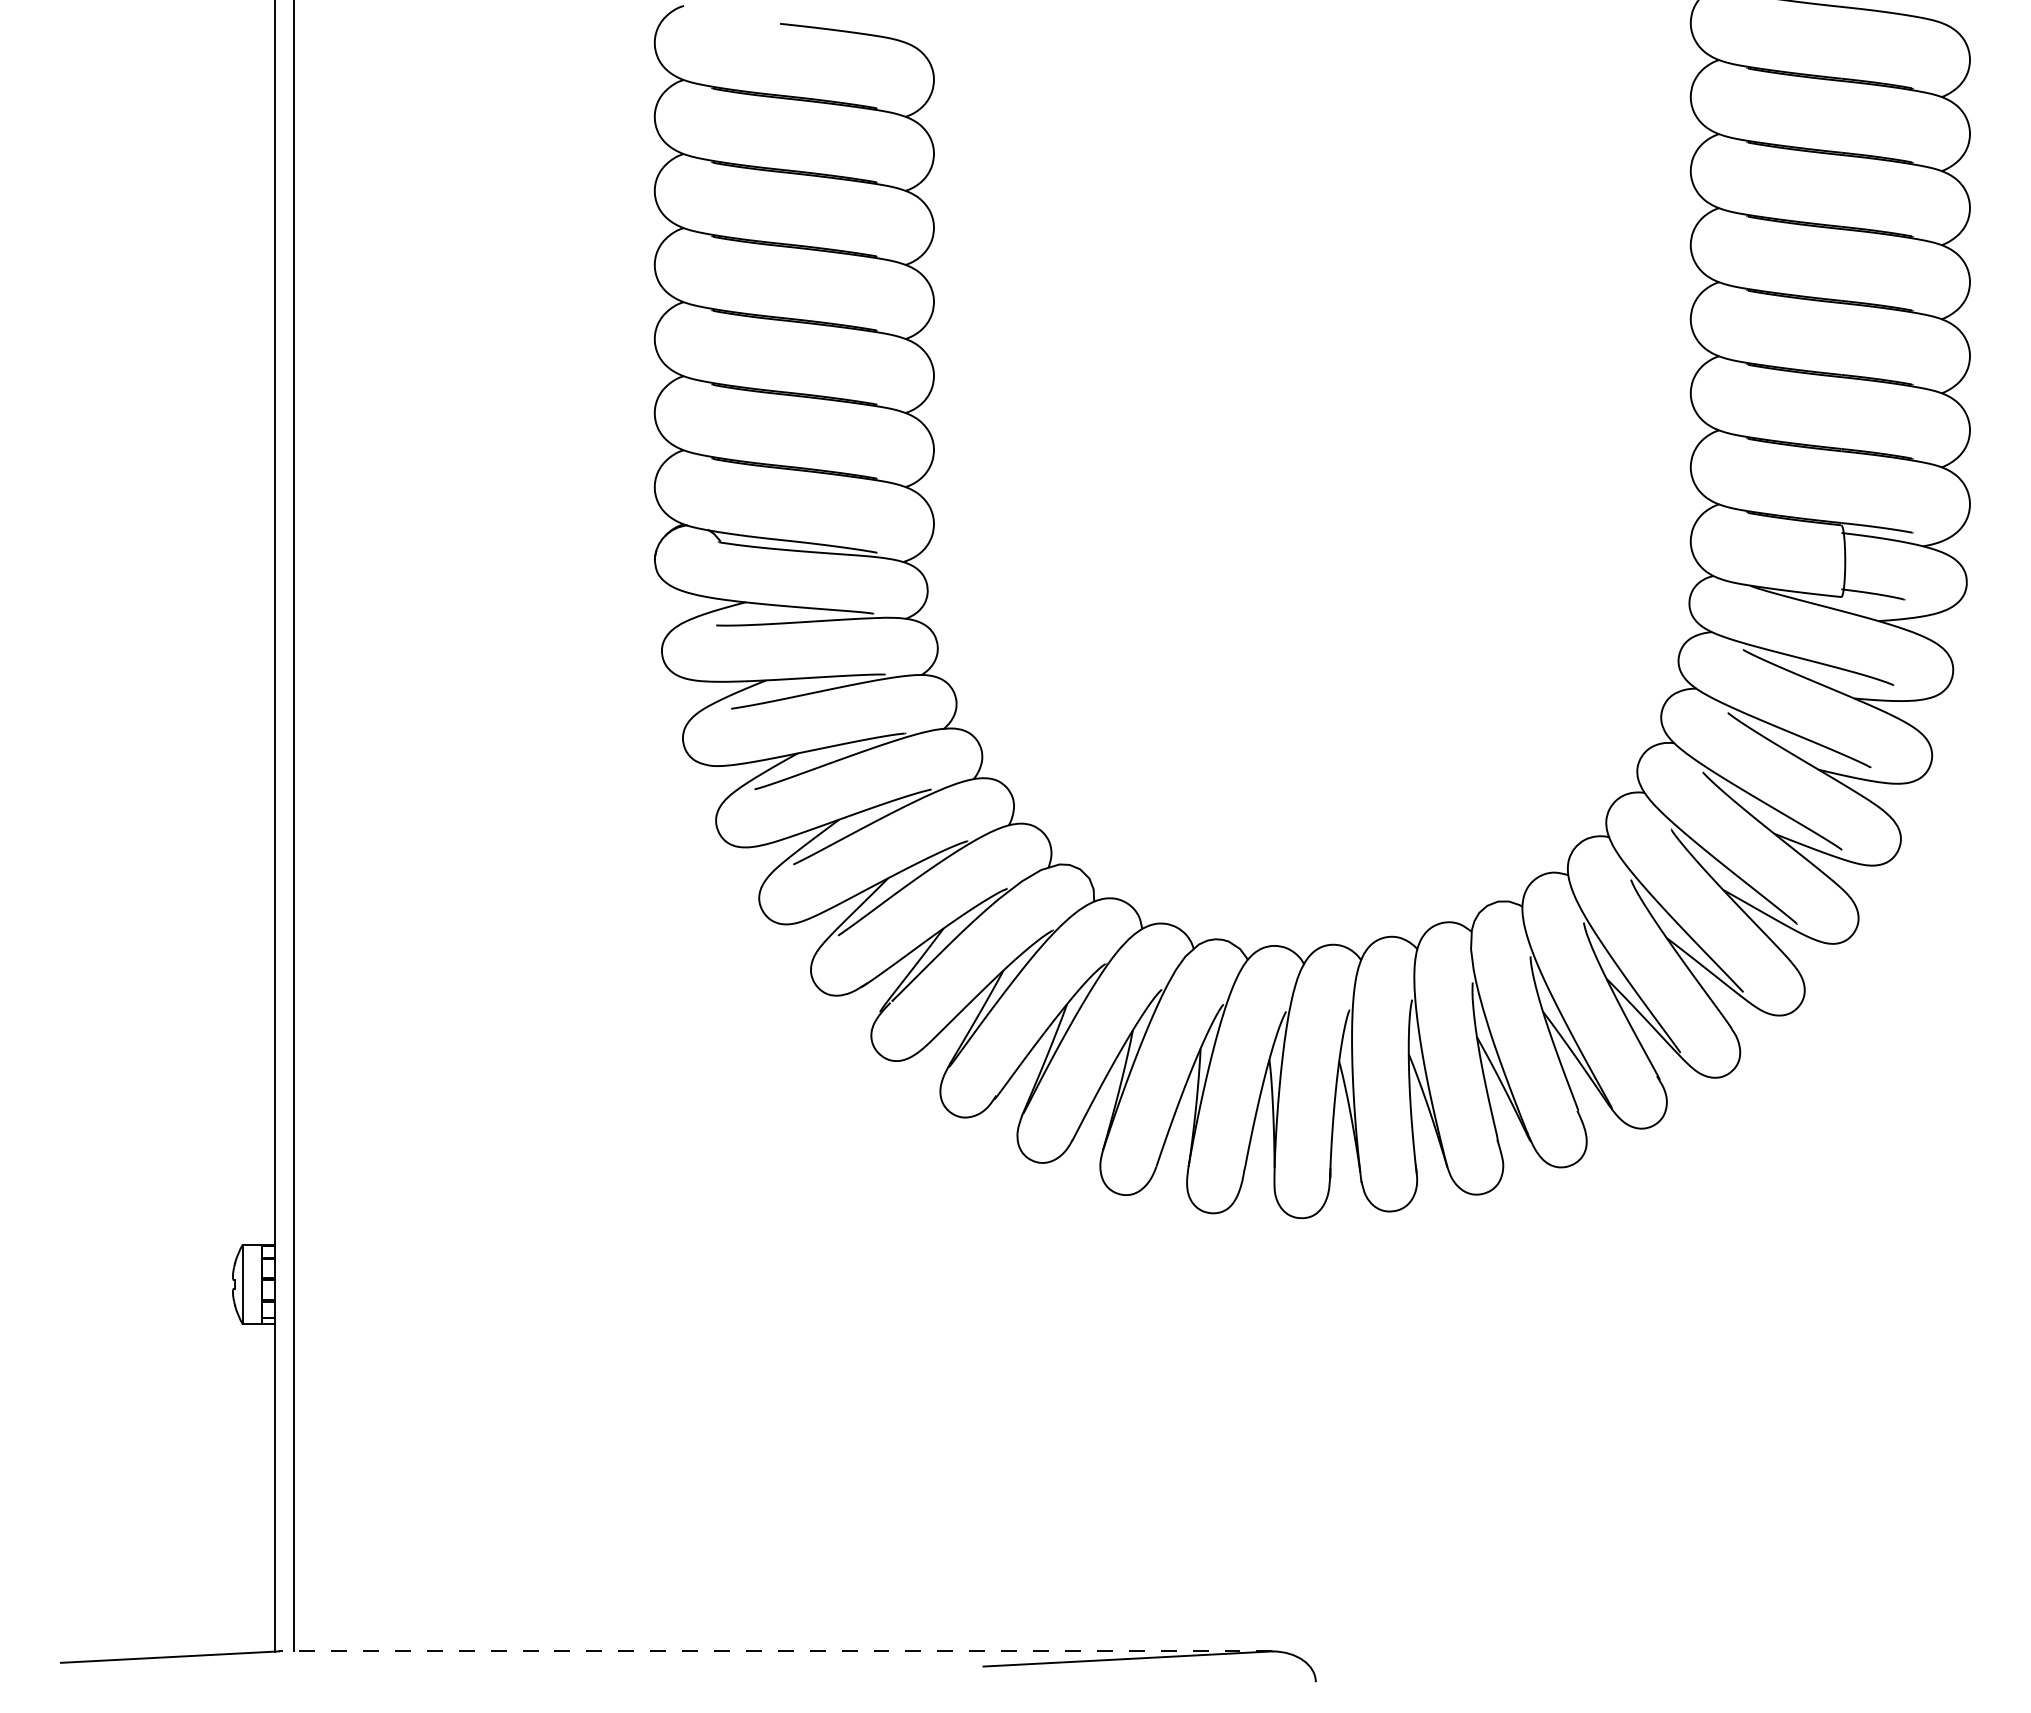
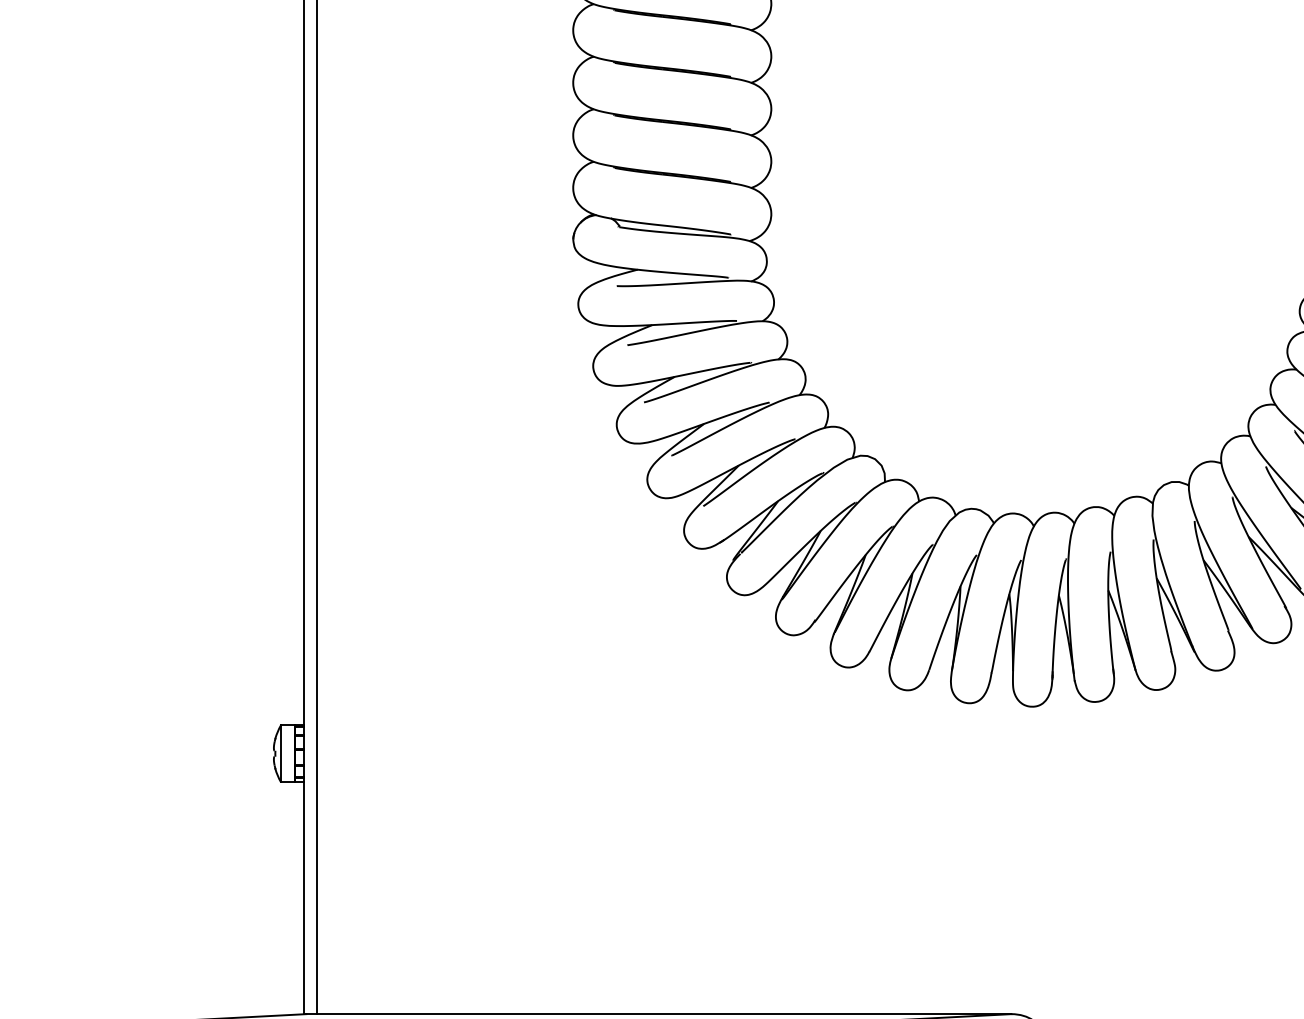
line: (775, 1651) -> (658, 1014), dashed -> solid

